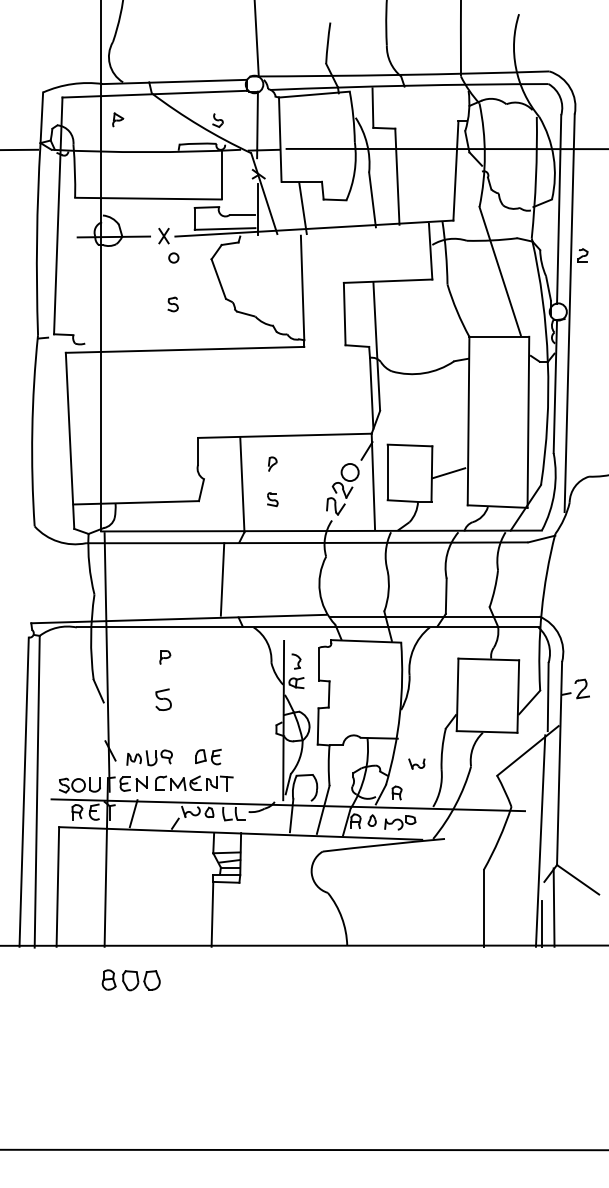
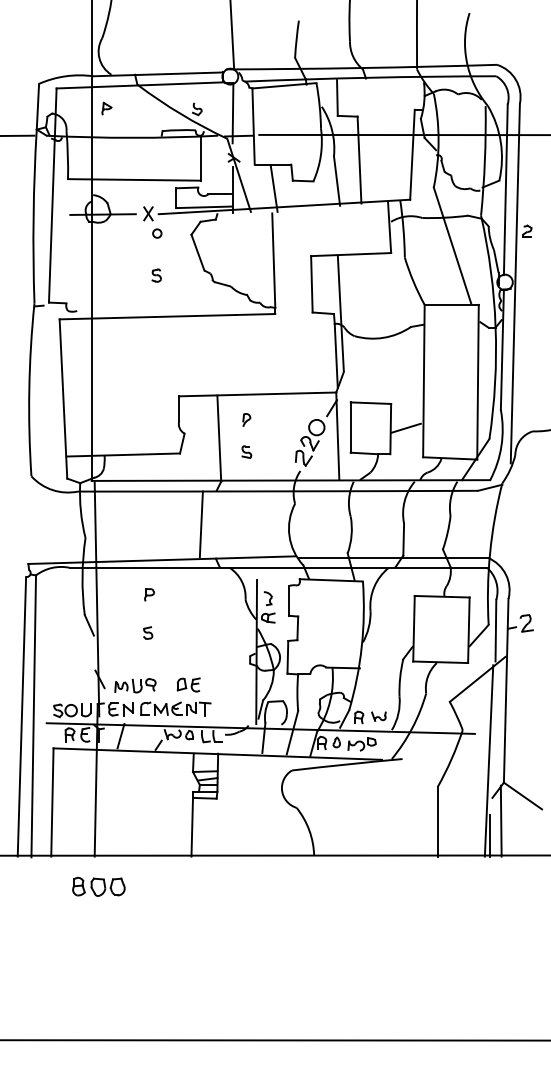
part: (163, 699) -> (147, 632), size x0.62
part: (416, 763) -> (378, 716), moved
part: (130, 980) -> (98, 887), moved

